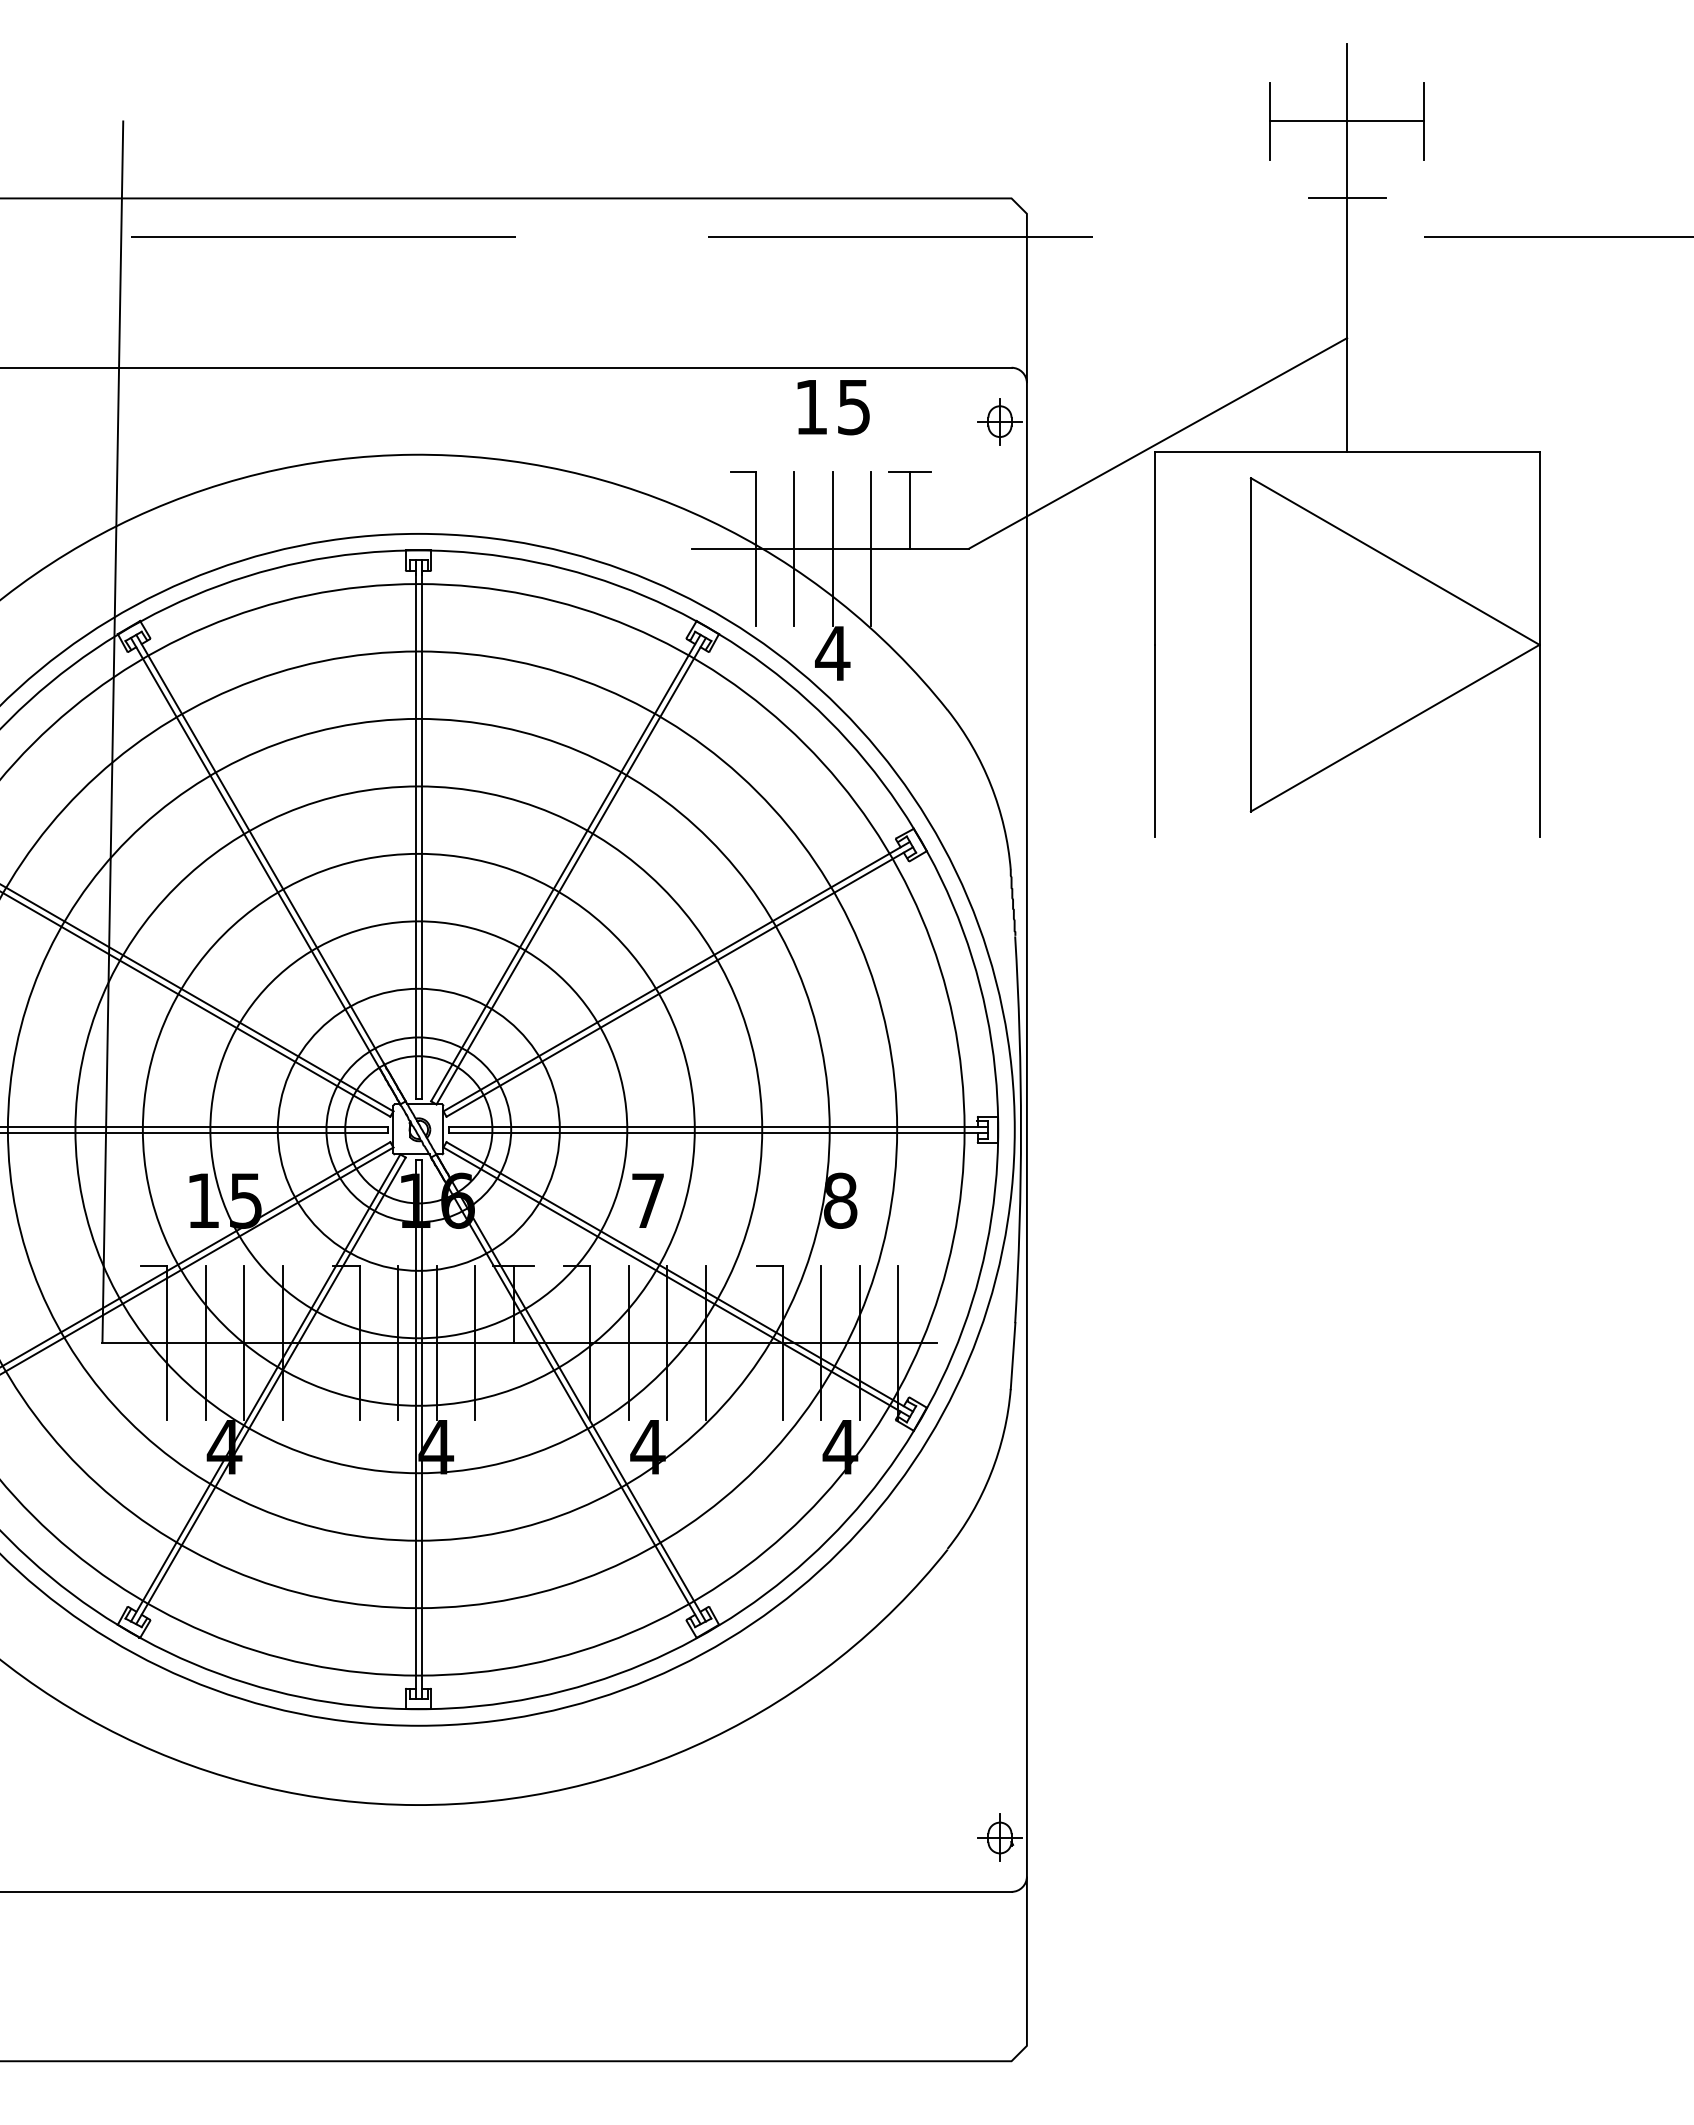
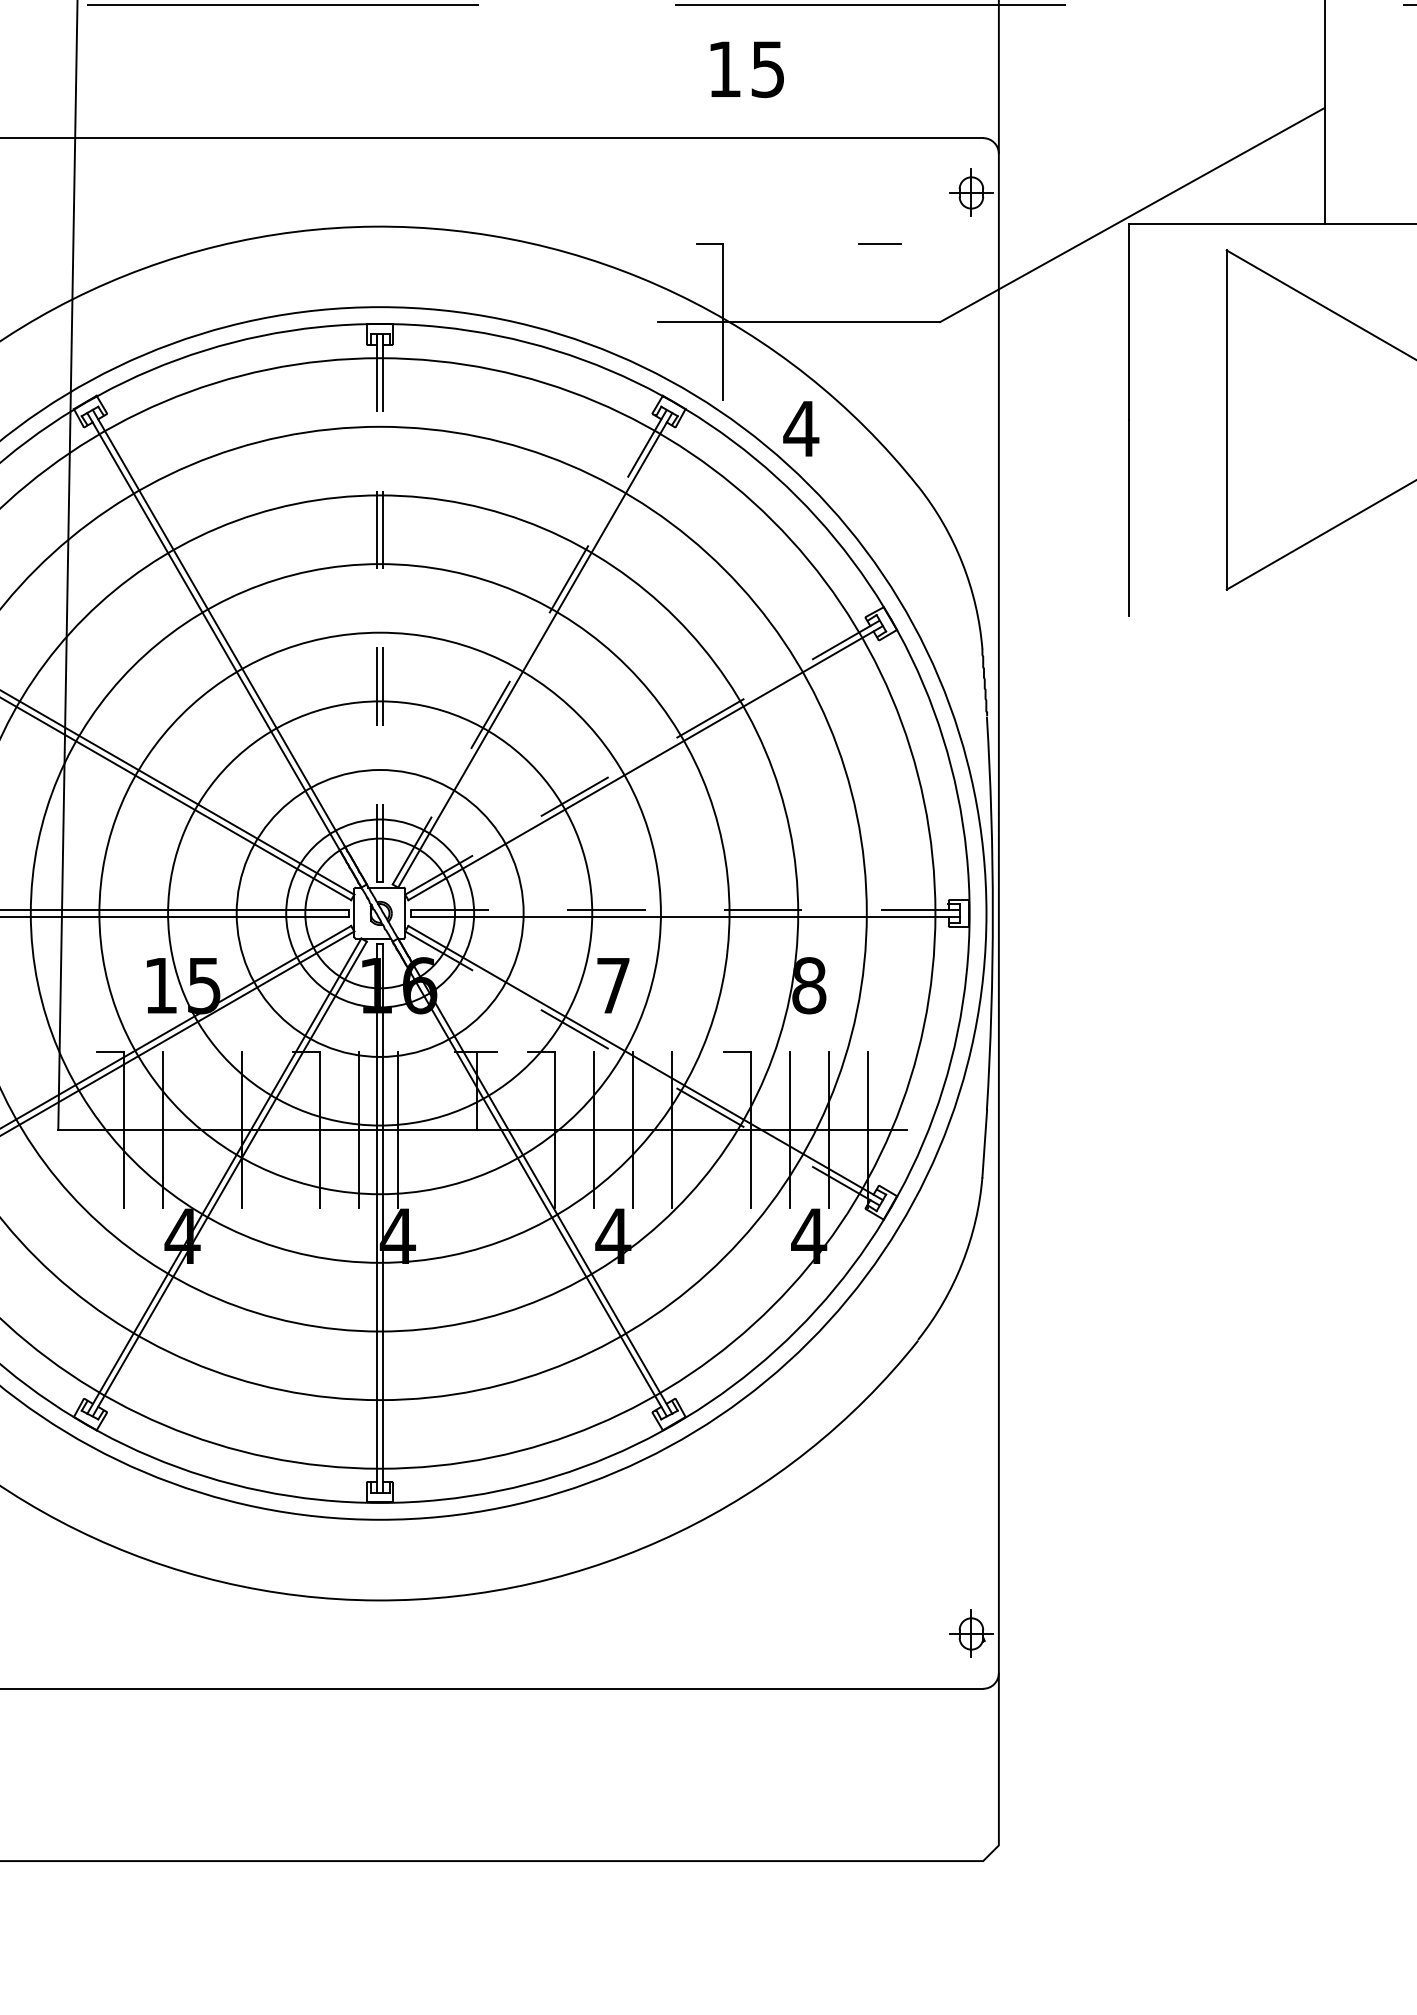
text: (833, 407) -> (747, 69), moved
line: (909, 509) -> (879, 282), removed
line: (794, 548) -> (762, 322), removed
line: (832, 548) -> (801, 322), removed
line: (871, 548) -> (840, 322), removed
line: (415, 829) -> (376, 607), solid -> dashed
line: (421, 830) -> (382, 608), solid -> dashed
line: (566, 867) -> (530, 646), solid -> dashed
line: (677, 976) -> (643, 757), solid -> dashed
line: (718, 1126) -> (685, 910), solid -> dashed
line: (677, 1282) -> (643, 1068), solid -> dashed
line: (244, 1342) -> (202, 1129), removed
line: (475, 1342) -> (437, 1129), removed

